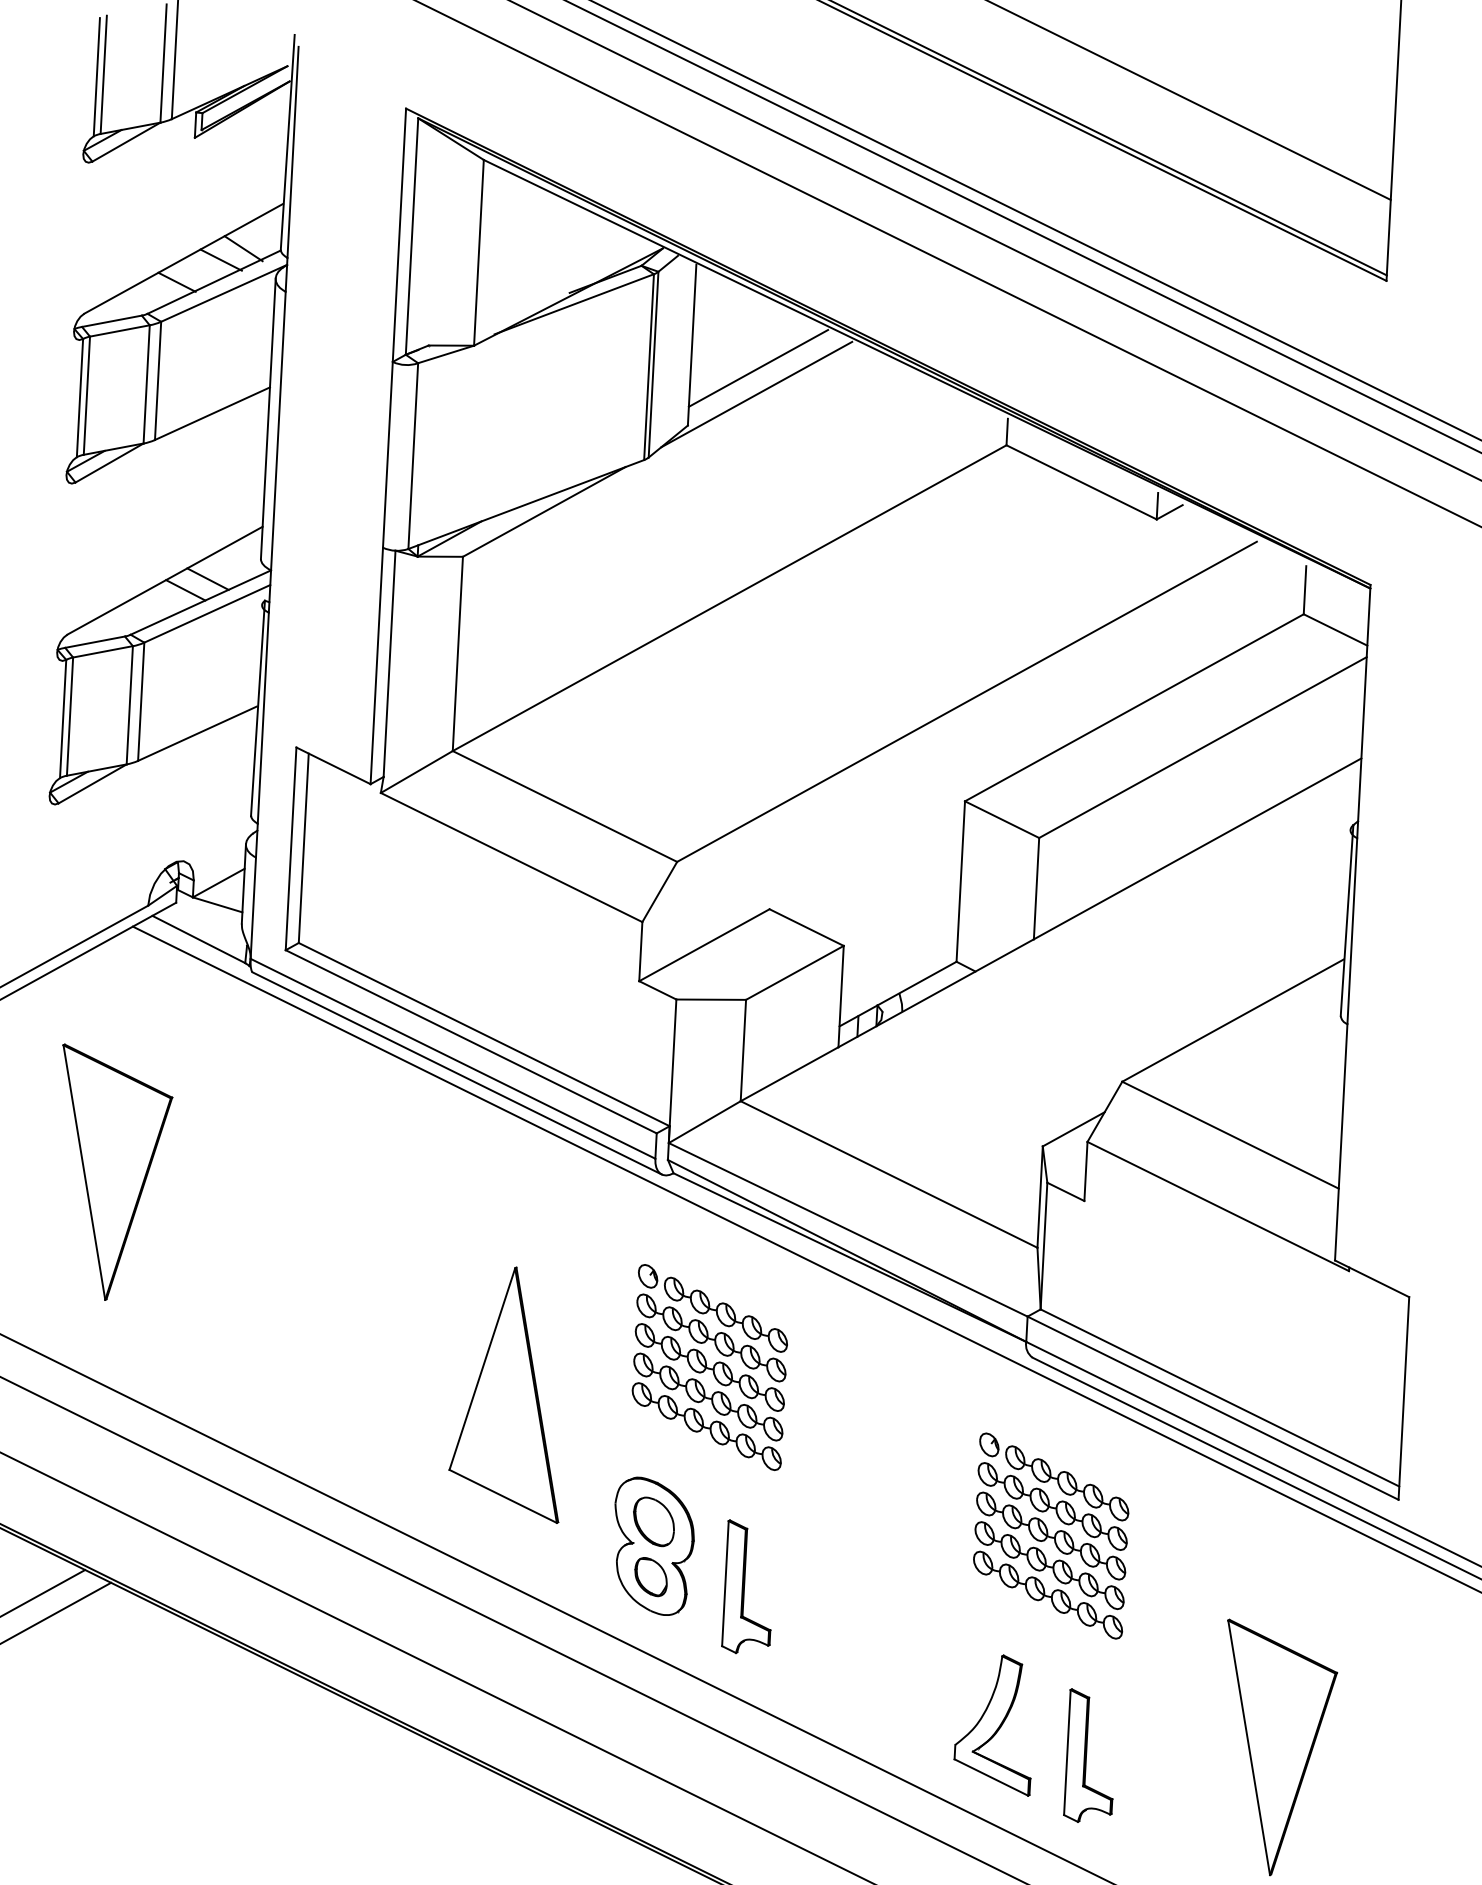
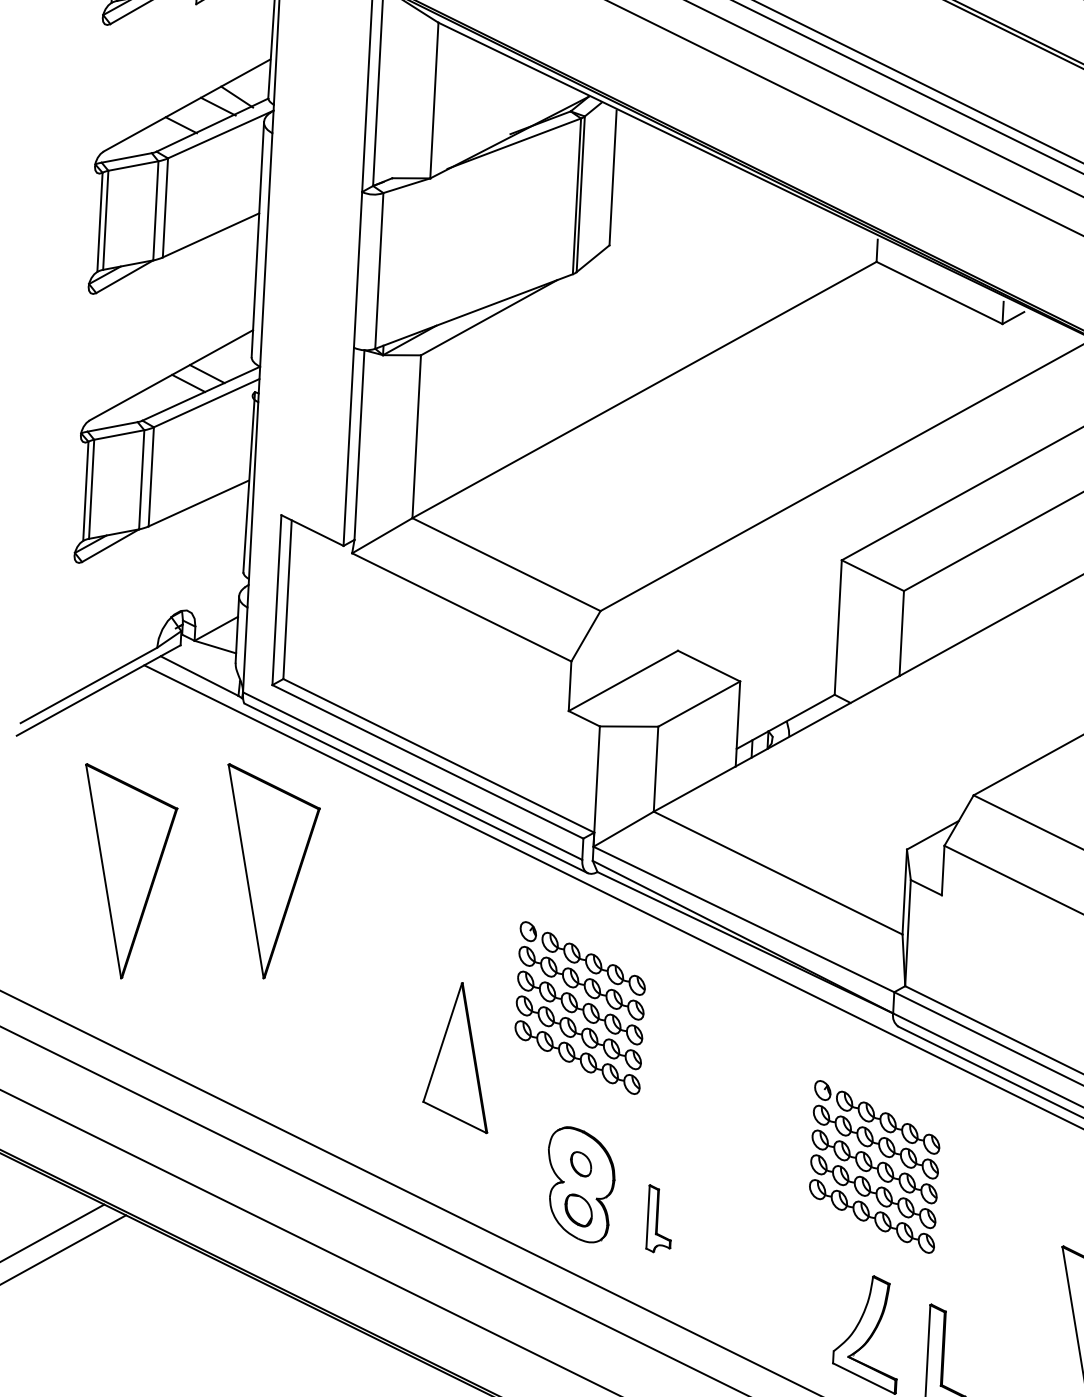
line: (758, 368) -> (668, 197), removed
line: (756, 394) -> (667, 219), removed
part: (287, 1171) -> (273, 870), added
part: (709, 1367) -> (579, 1008), moved
part: (503, 1394) -> (454, 1057), size x0.7
part: (653, 1521) -> (580, 1163), size x0.6
part: (1051, 1535) -> (874, 1166), moved
part: (746, 1586) -> (658, 1218), size x0.6

